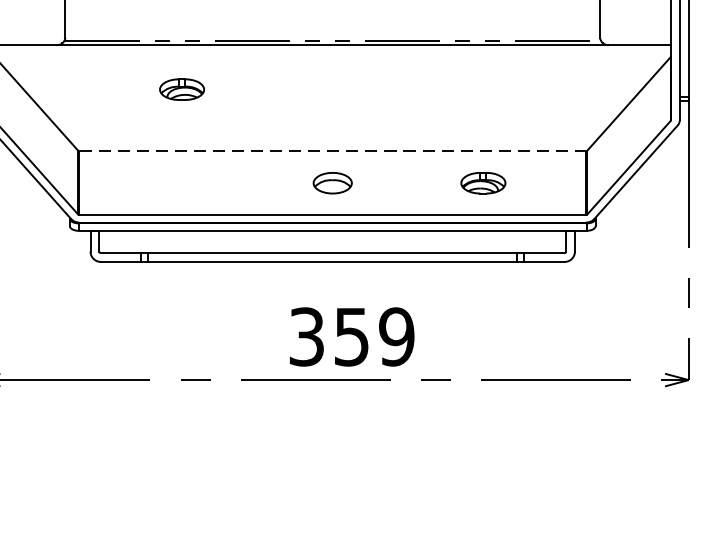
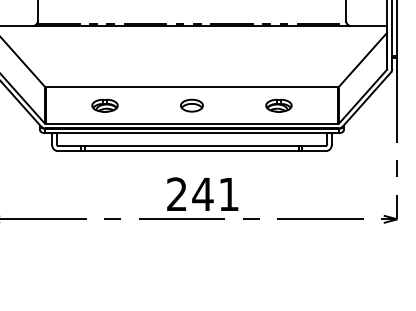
part: (181, 89) -> (104, 105), moved
line: (333, 151) -> (192, 87), dashed -> solid
text: (352, 337) -> (203, 194), 359 -> 241

